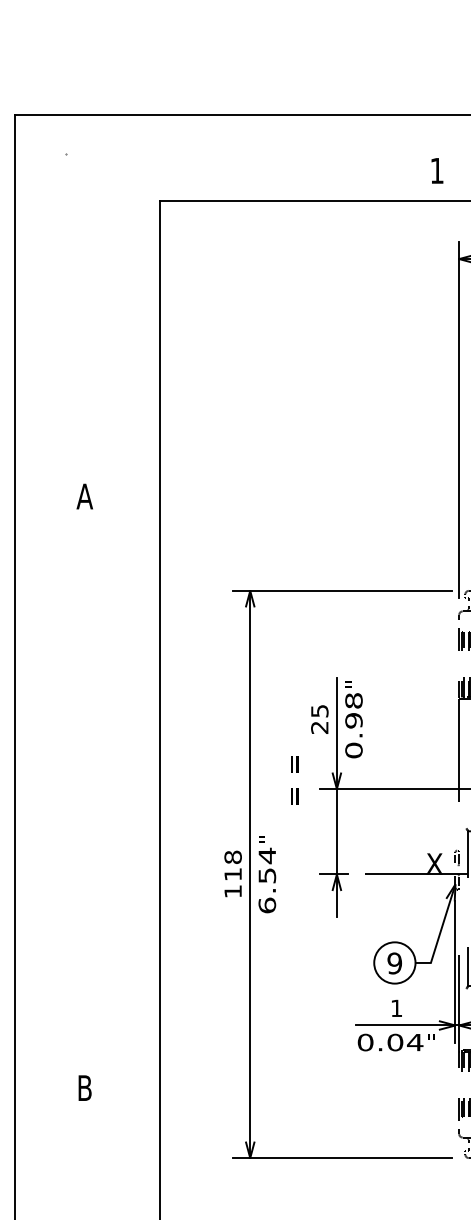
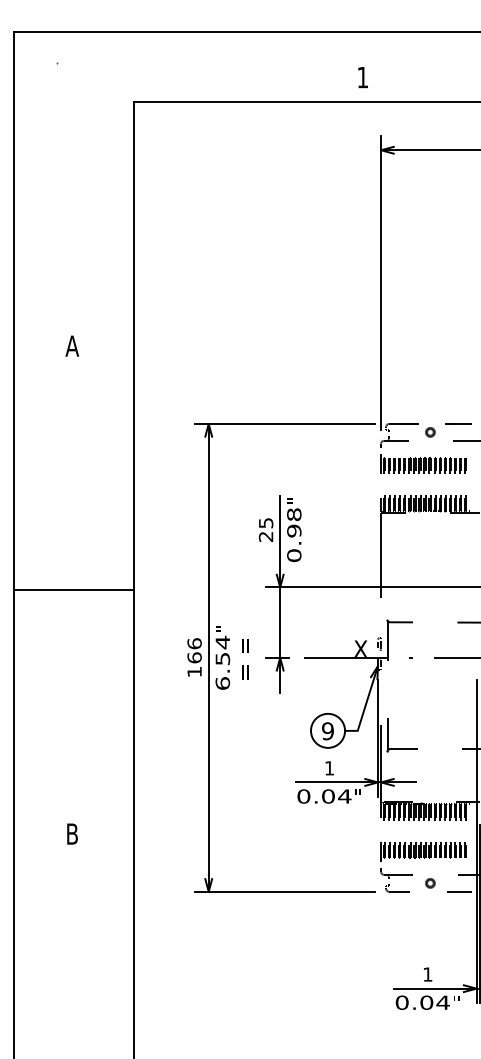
text: (294, 780) -> (245, 659), moved
line: (87, 792) -> (74, 590), added
text: (232, 865) -> (194, 650), 118 -> 166

